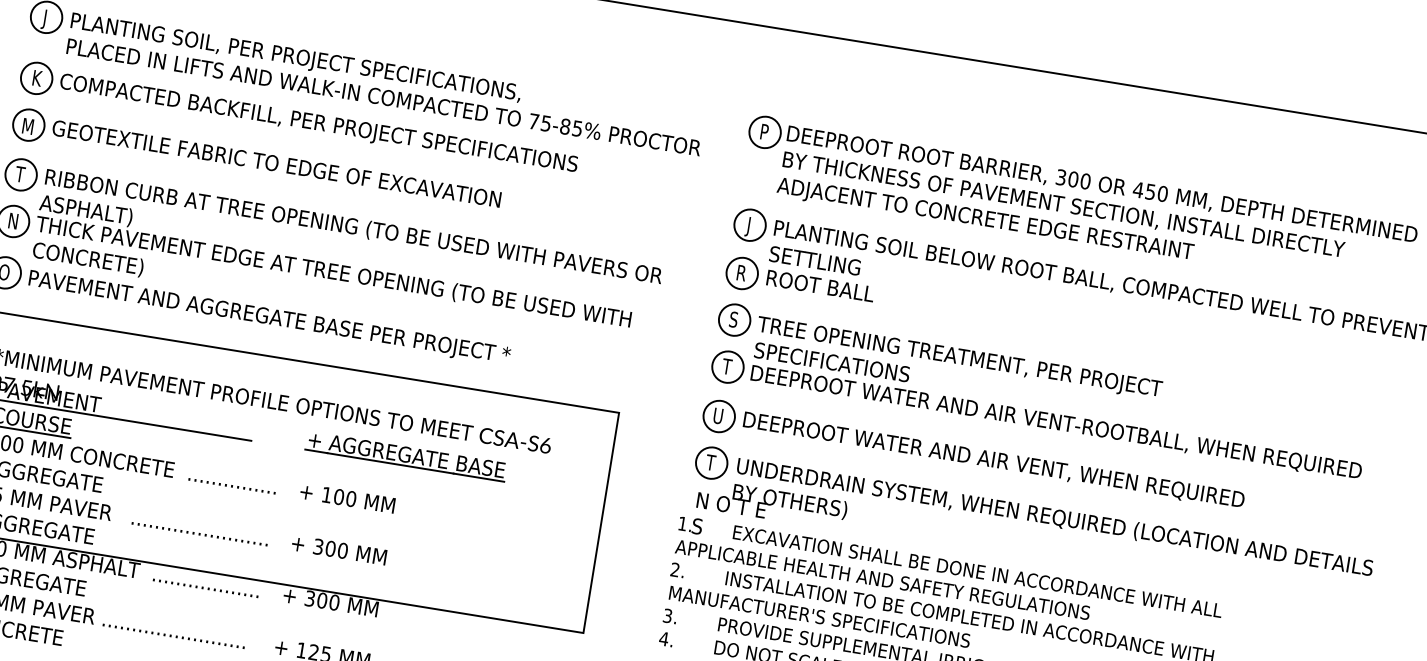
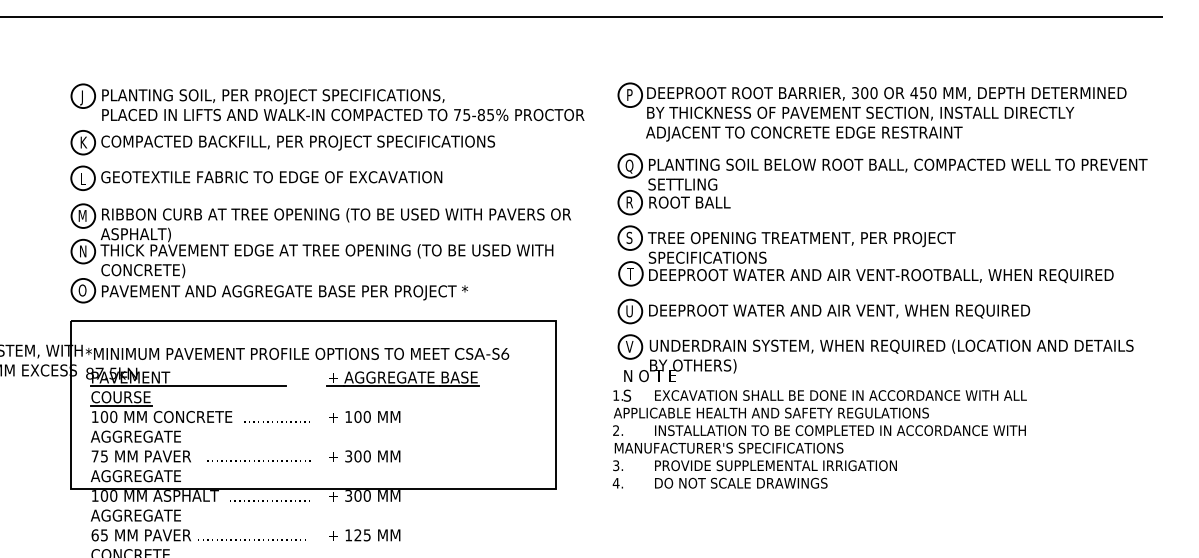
text: (27, 126) -> (82, 179), M -> L
text: (20, 173) -> (82, 215), T -> M
text: (748, 225) -> (629, 166), J -> Q
text: (710, 462) -> (629, 346), T -> V

